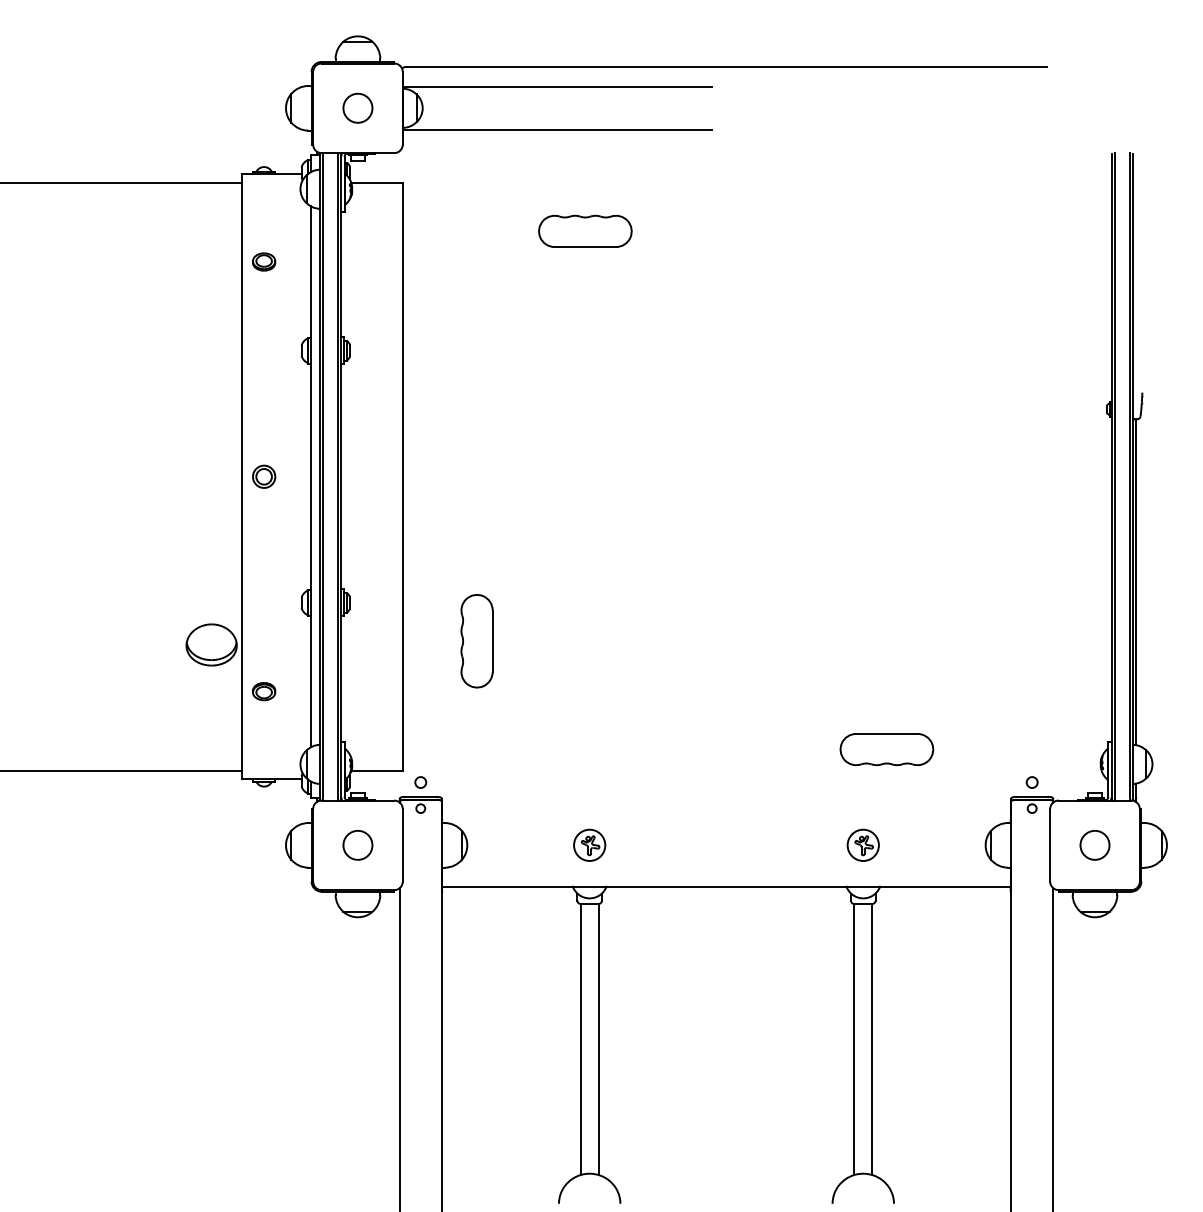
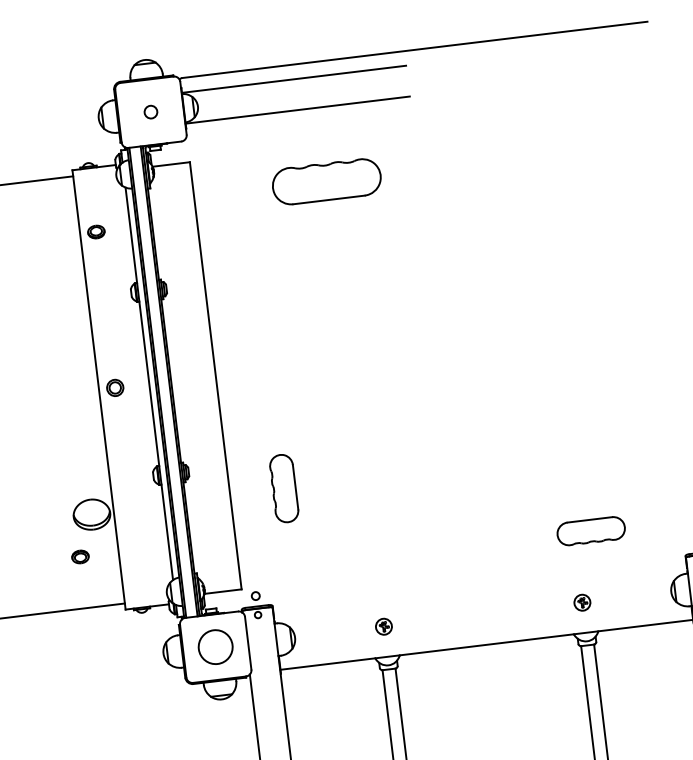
circle: (357, 107) -> (150, 111), size x0.6
part: (585, 230) -> (326, 180), size x1.6
part: (264, 691) -> (80, 556), moved
part: (589, 844) -> (383, 626), size x0.7
part: (862, 844) -> (581, 602), size x0.7
circle: (357, 845) -> (215, 647), size x1.6

